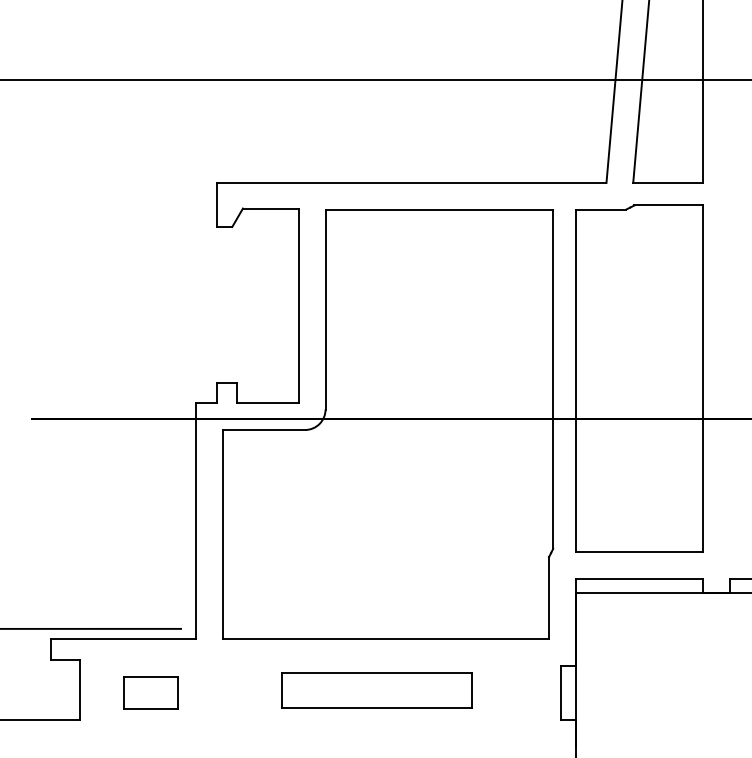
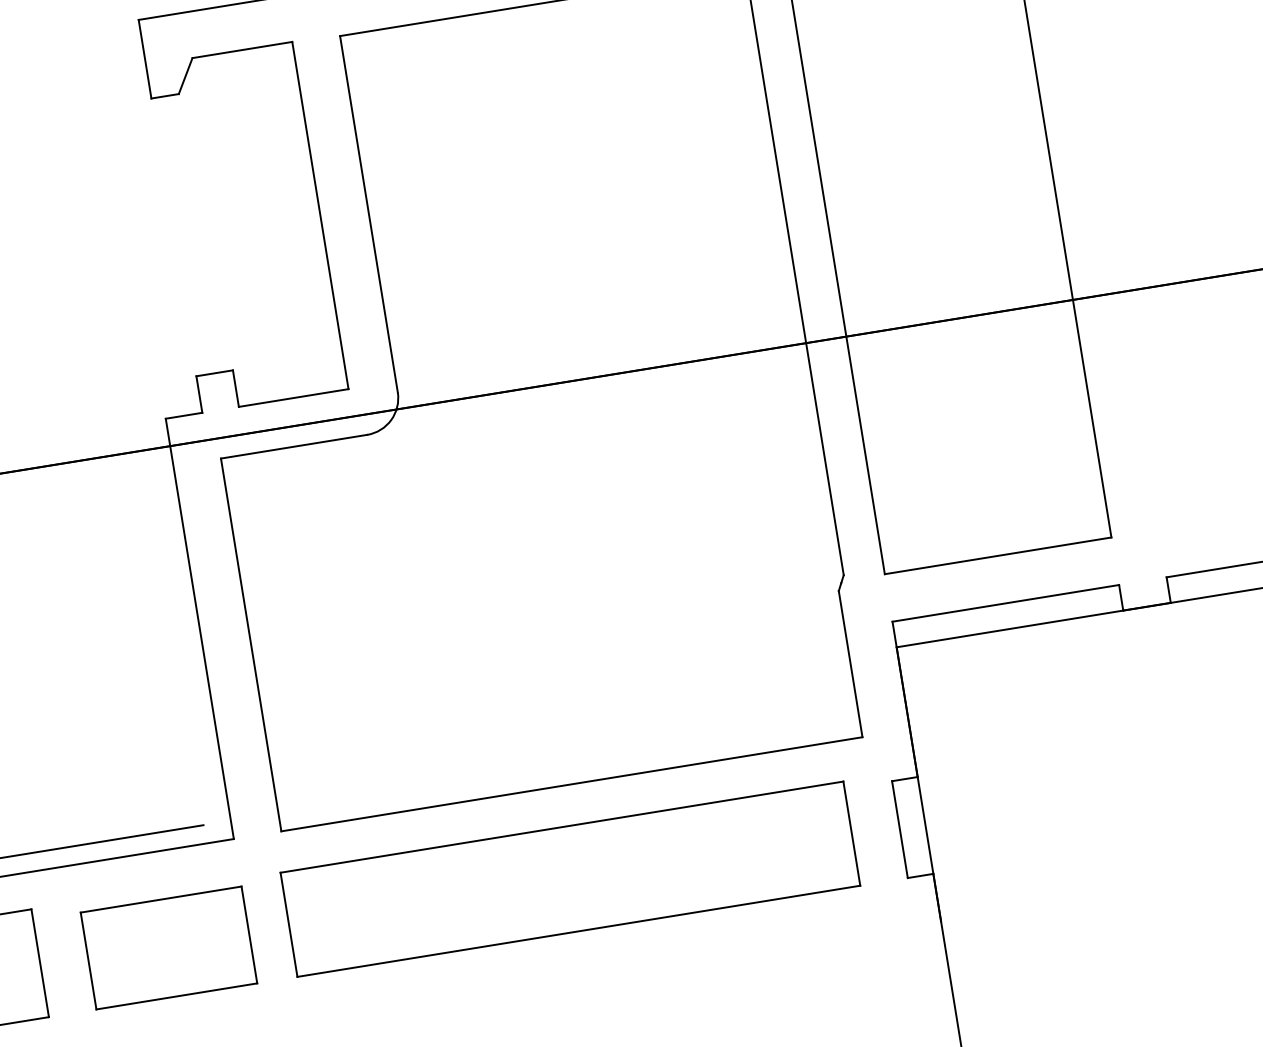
part: (376, 690) -> (569, 878), size x1.67
part: (150, 692) -> (167, 947), size x1.67

